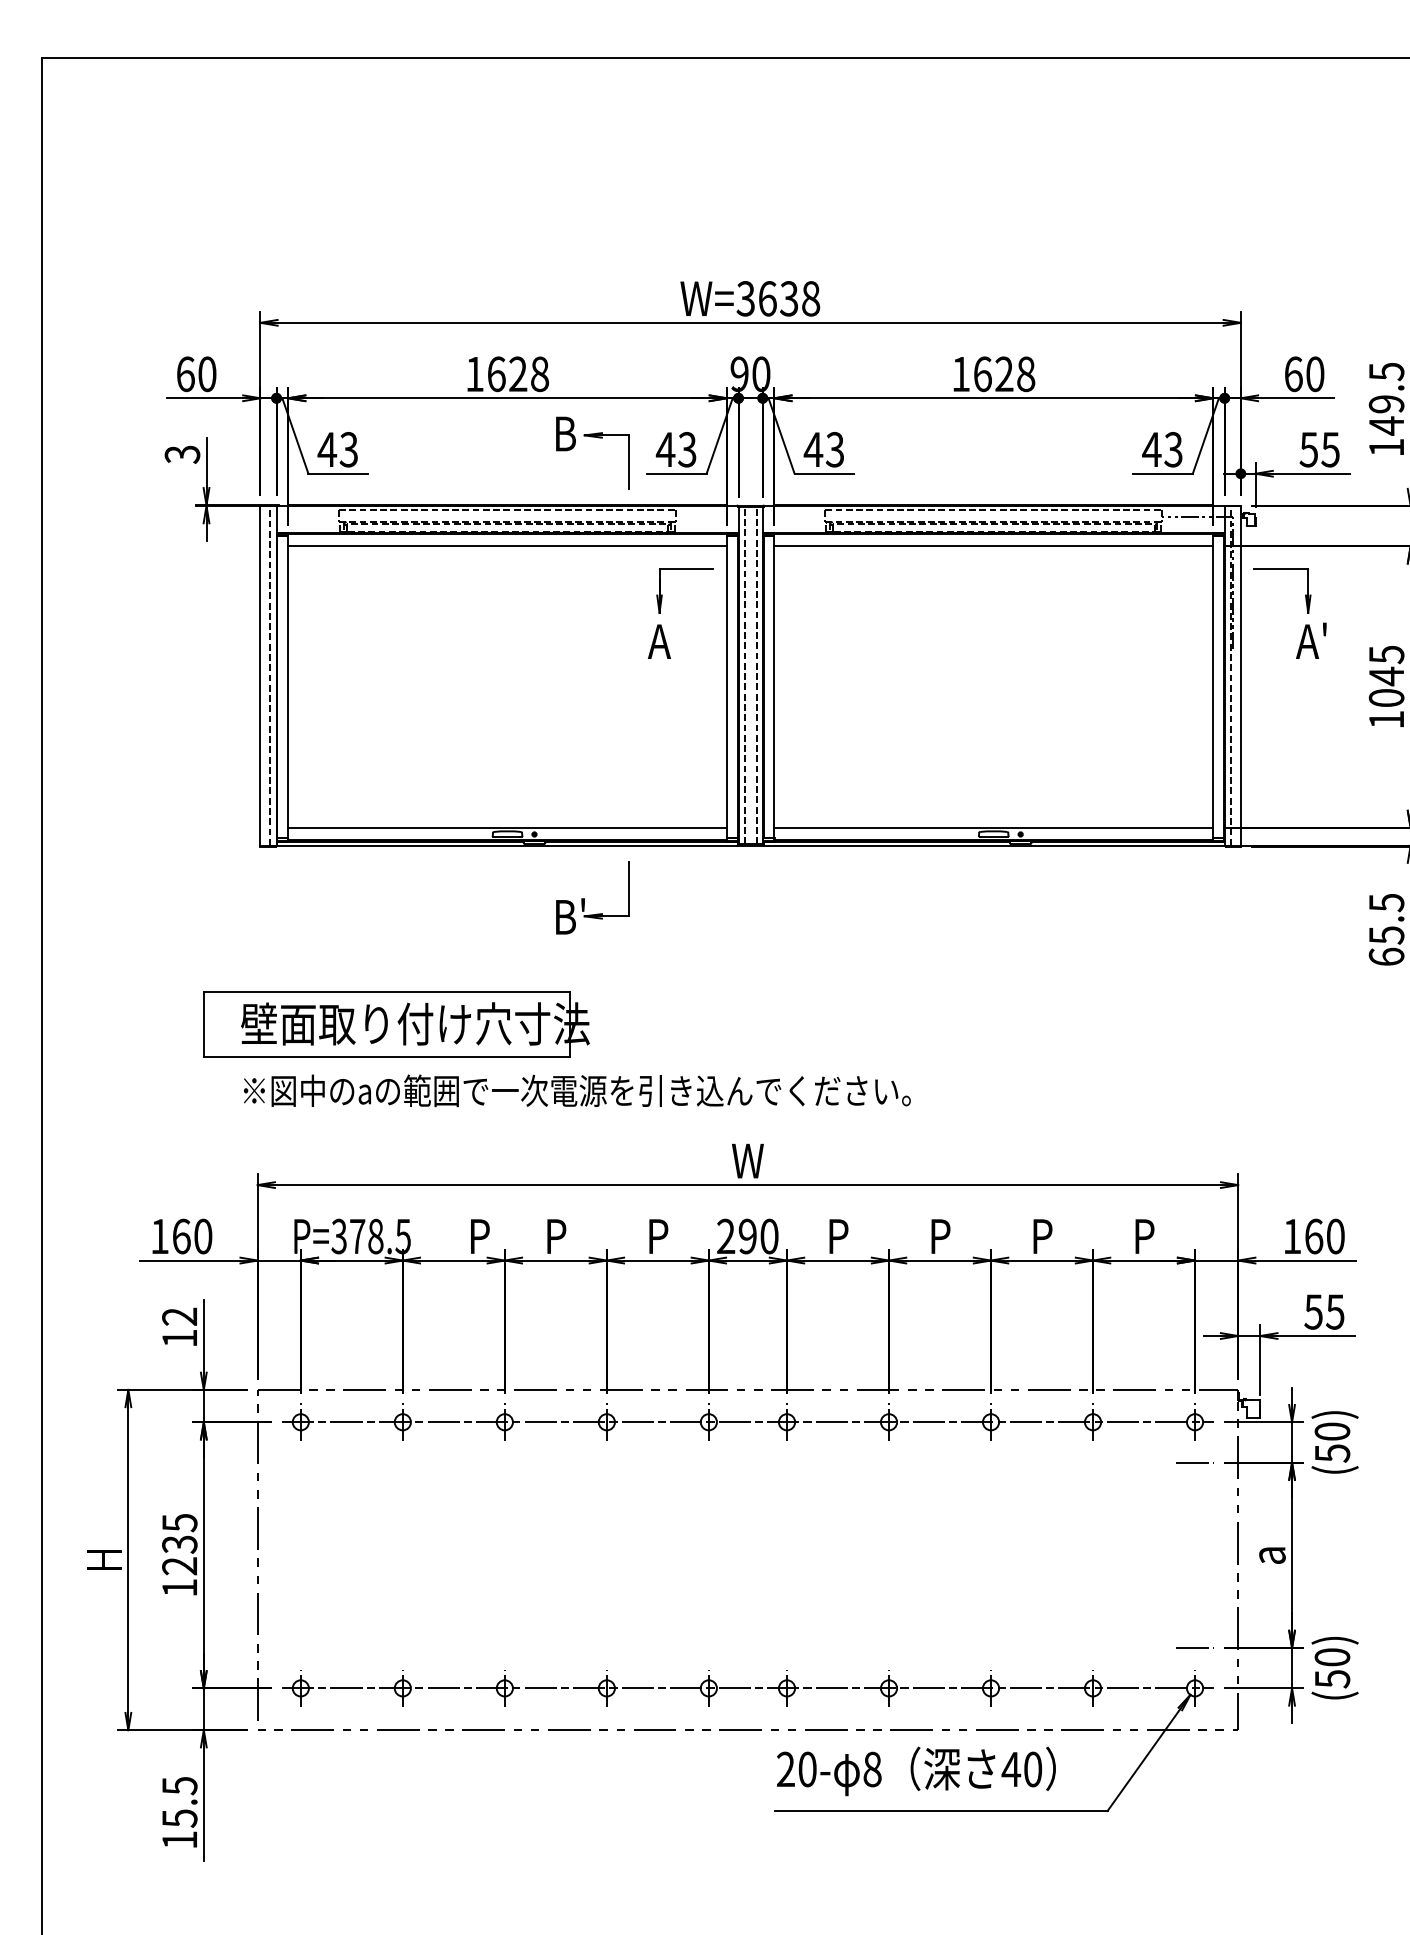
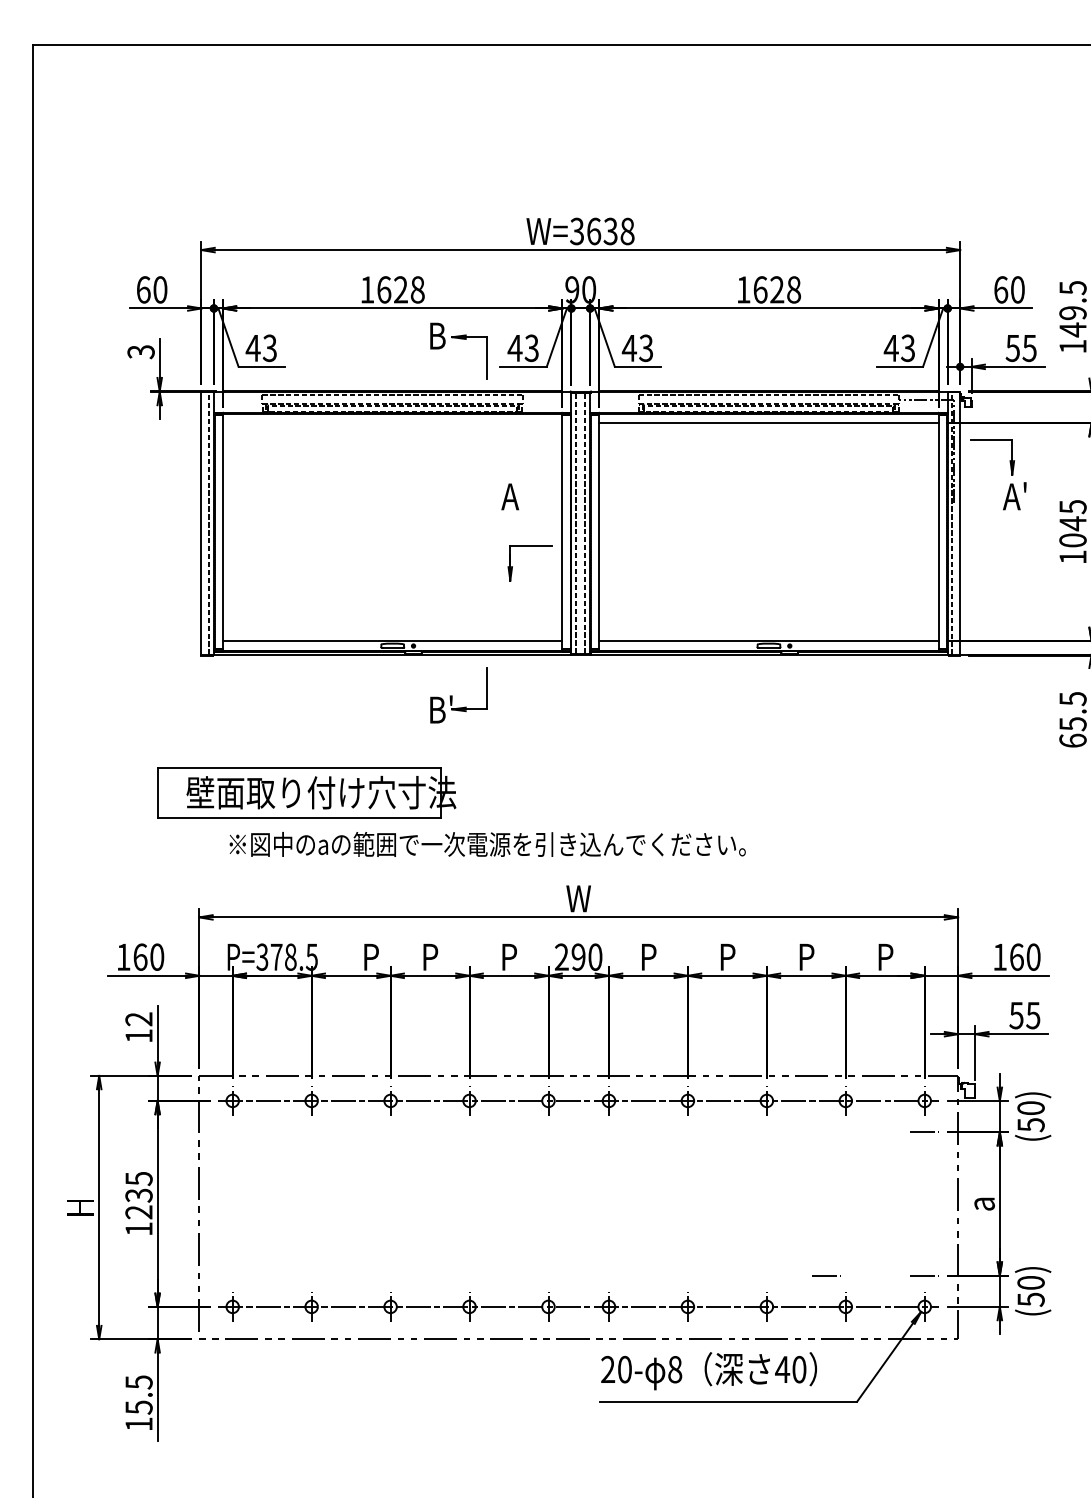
line: (507, 546) -> (392, 423), removed
part: (684, 569) -> (529, 547), moved
text: (577, 1090) -> (487, 844), moved
line: (1067, 1647) -> (826, 1275), added

